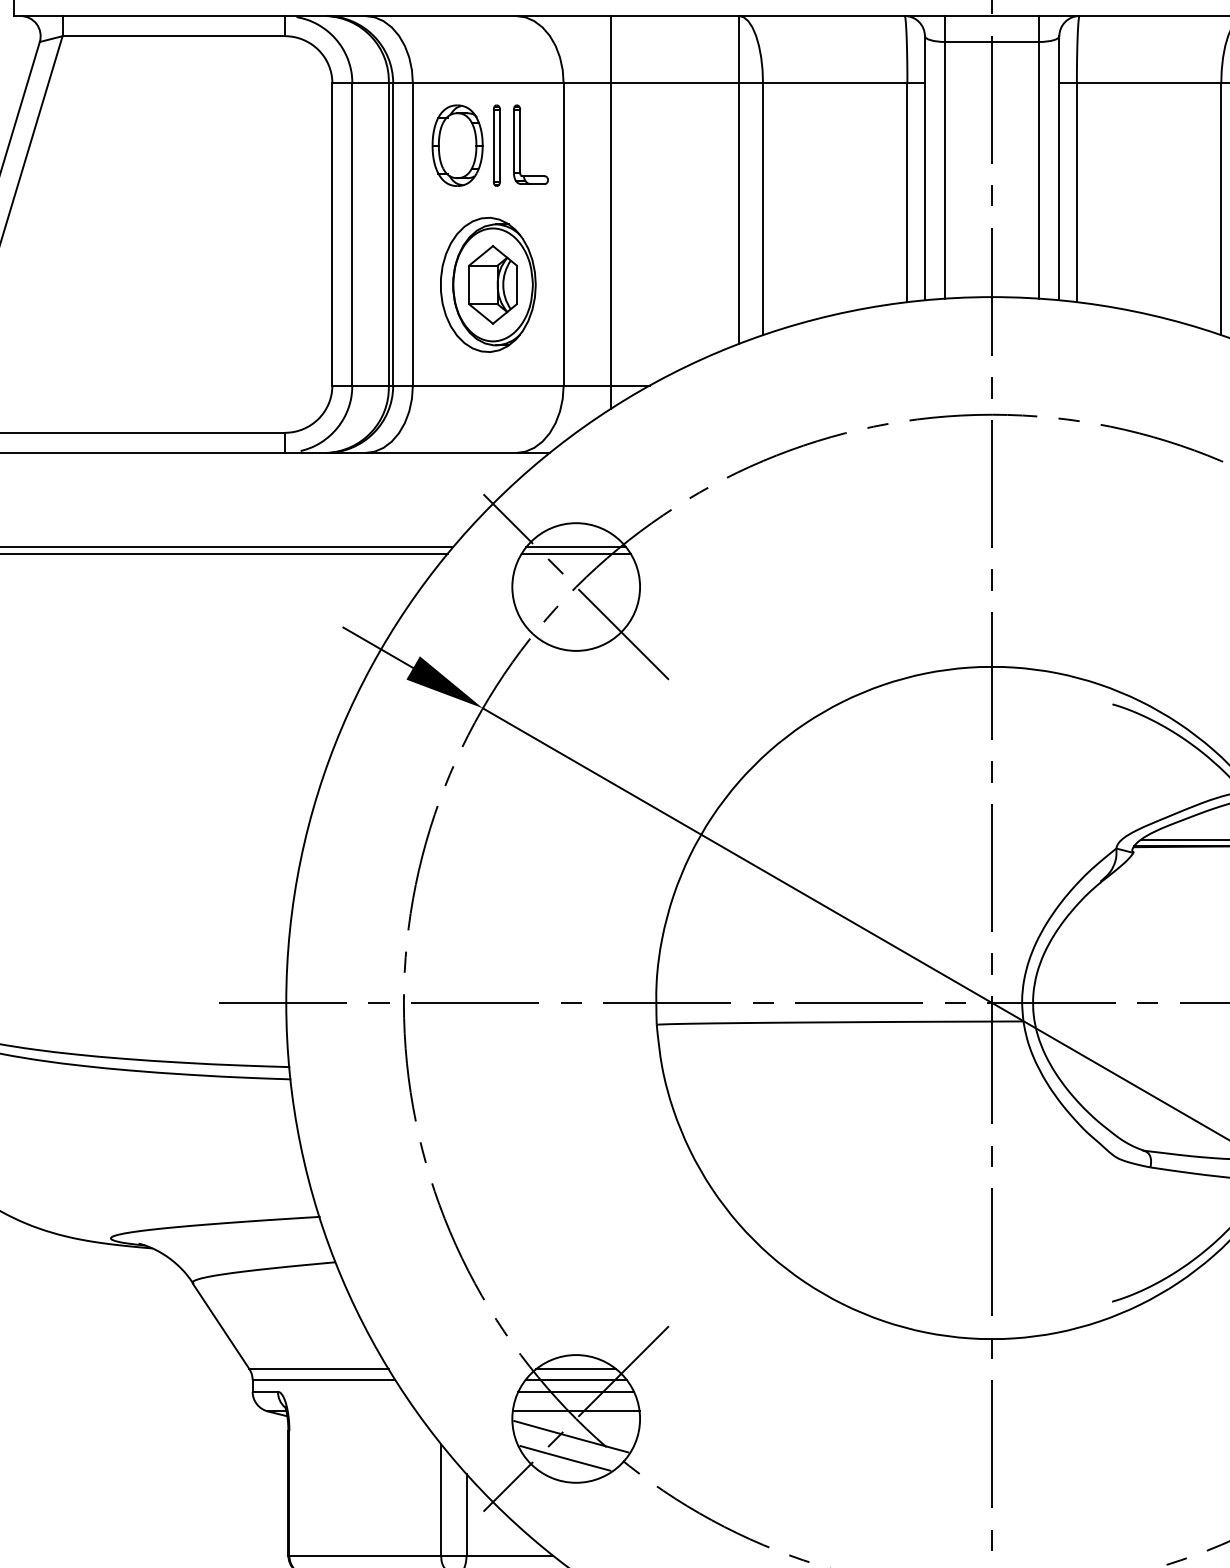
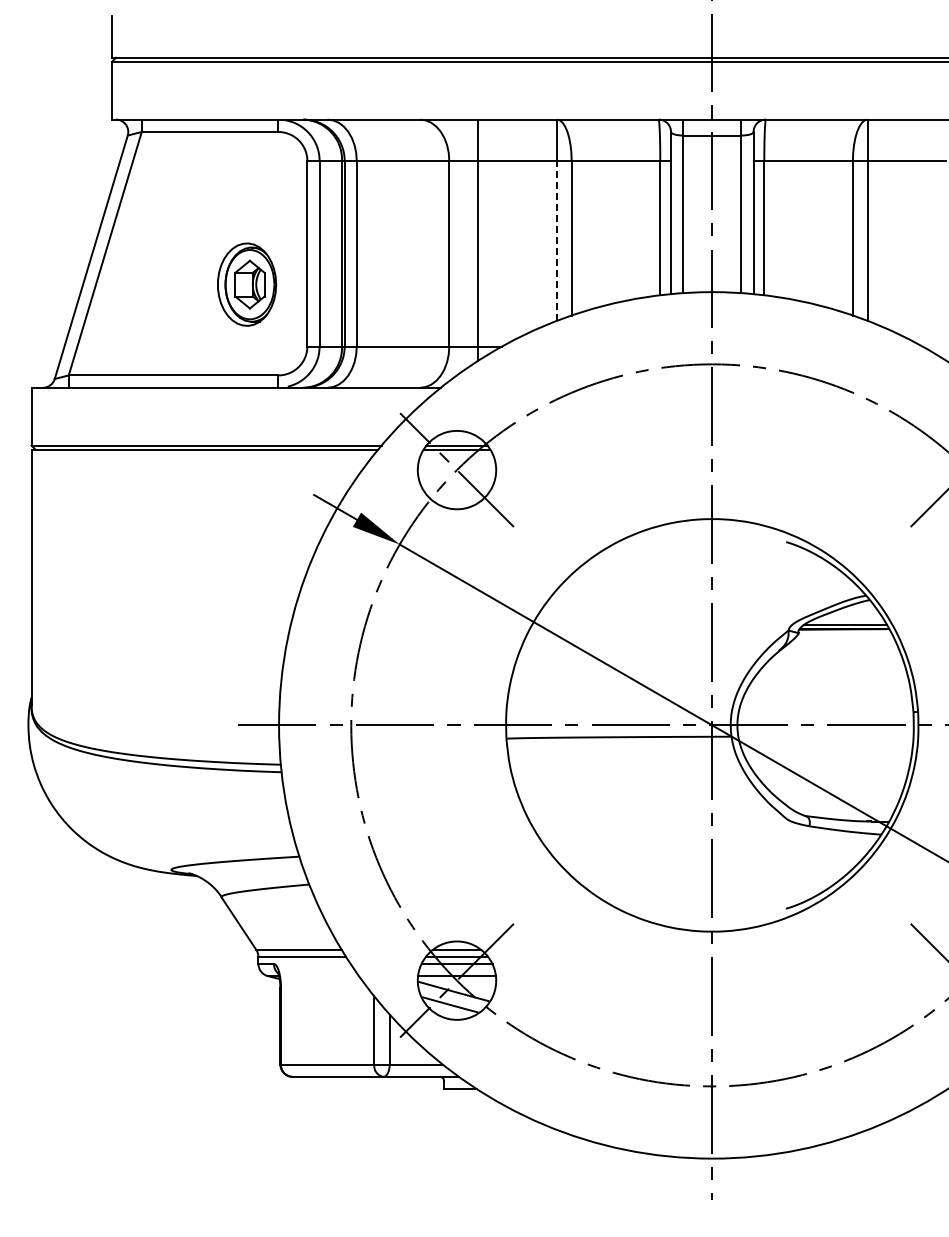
part: (490, 144) -> (404, 198), removed
line: (739, 212) -> (557, 240), solid -> dashed
part: (489, 284) -> (247, 284), moved

